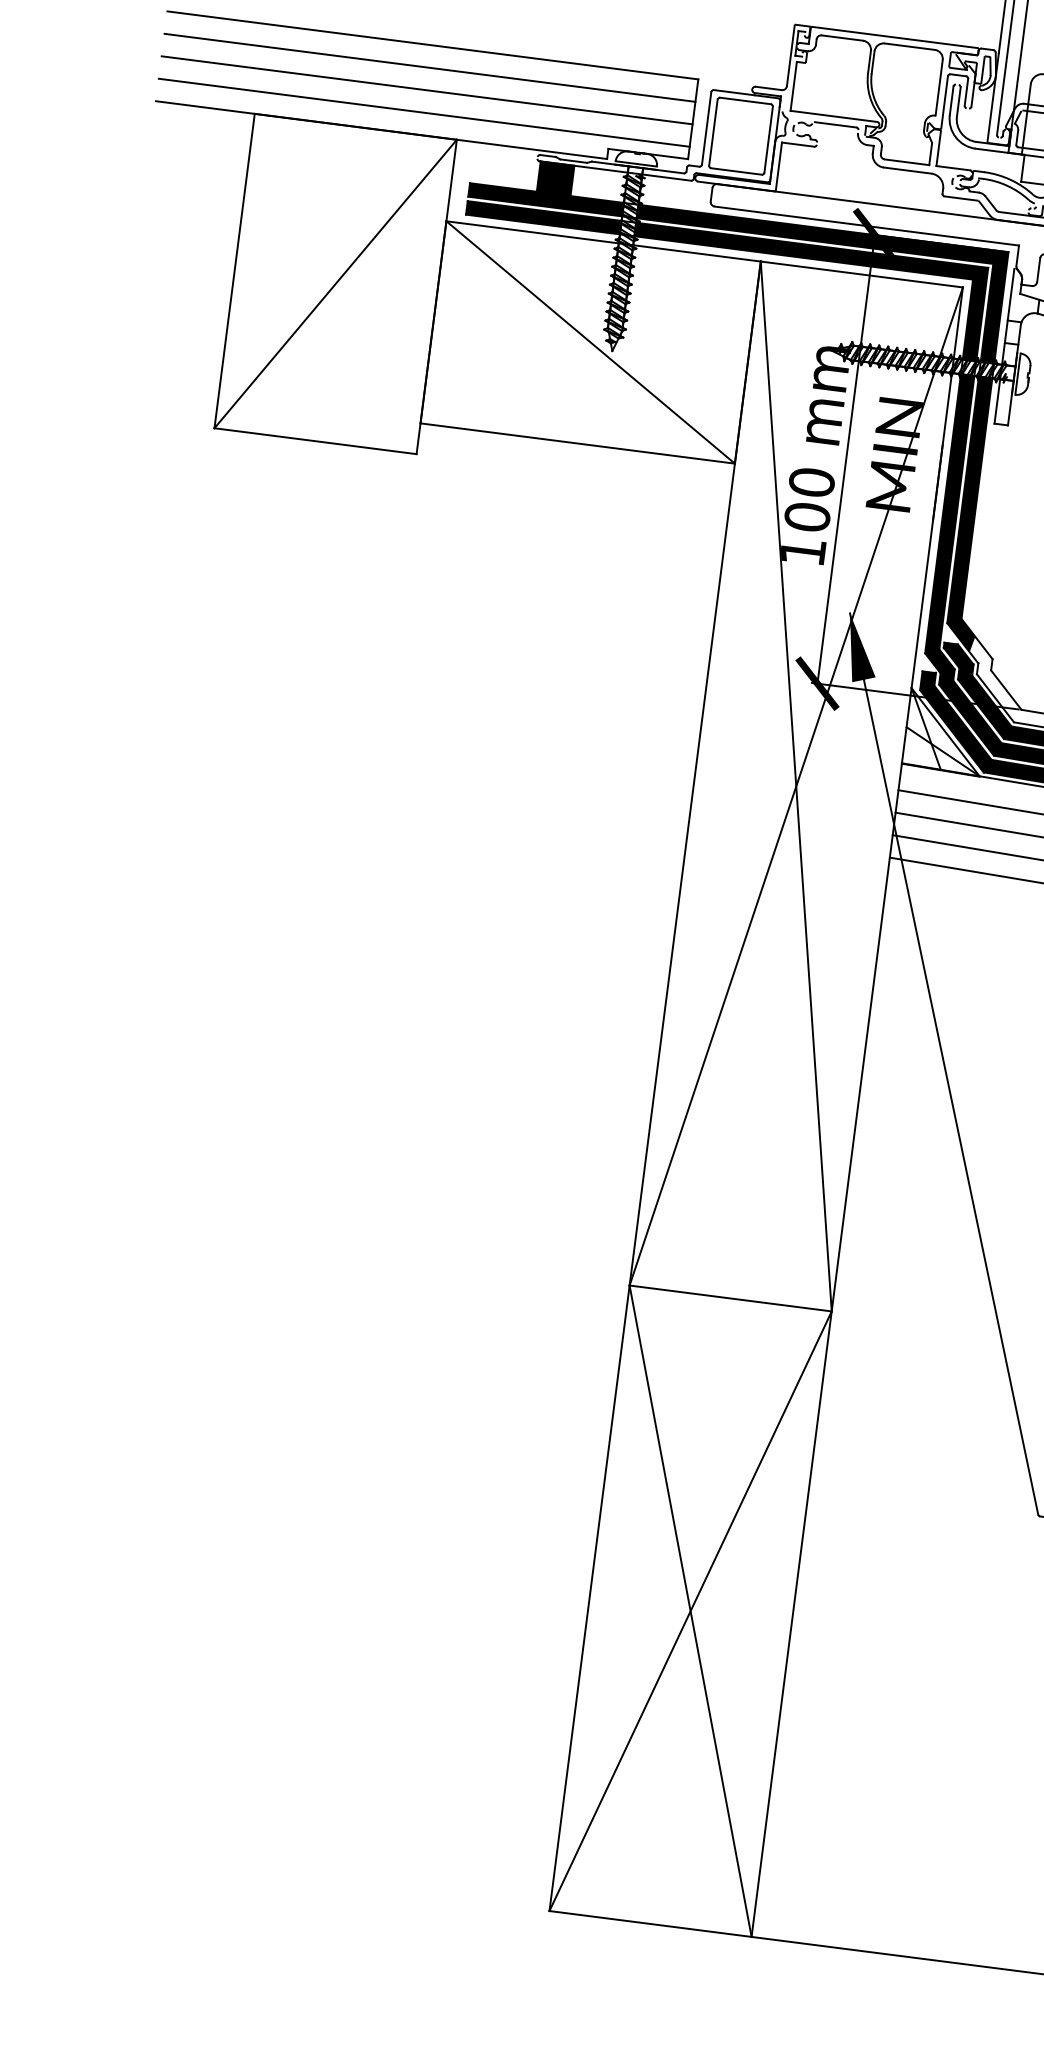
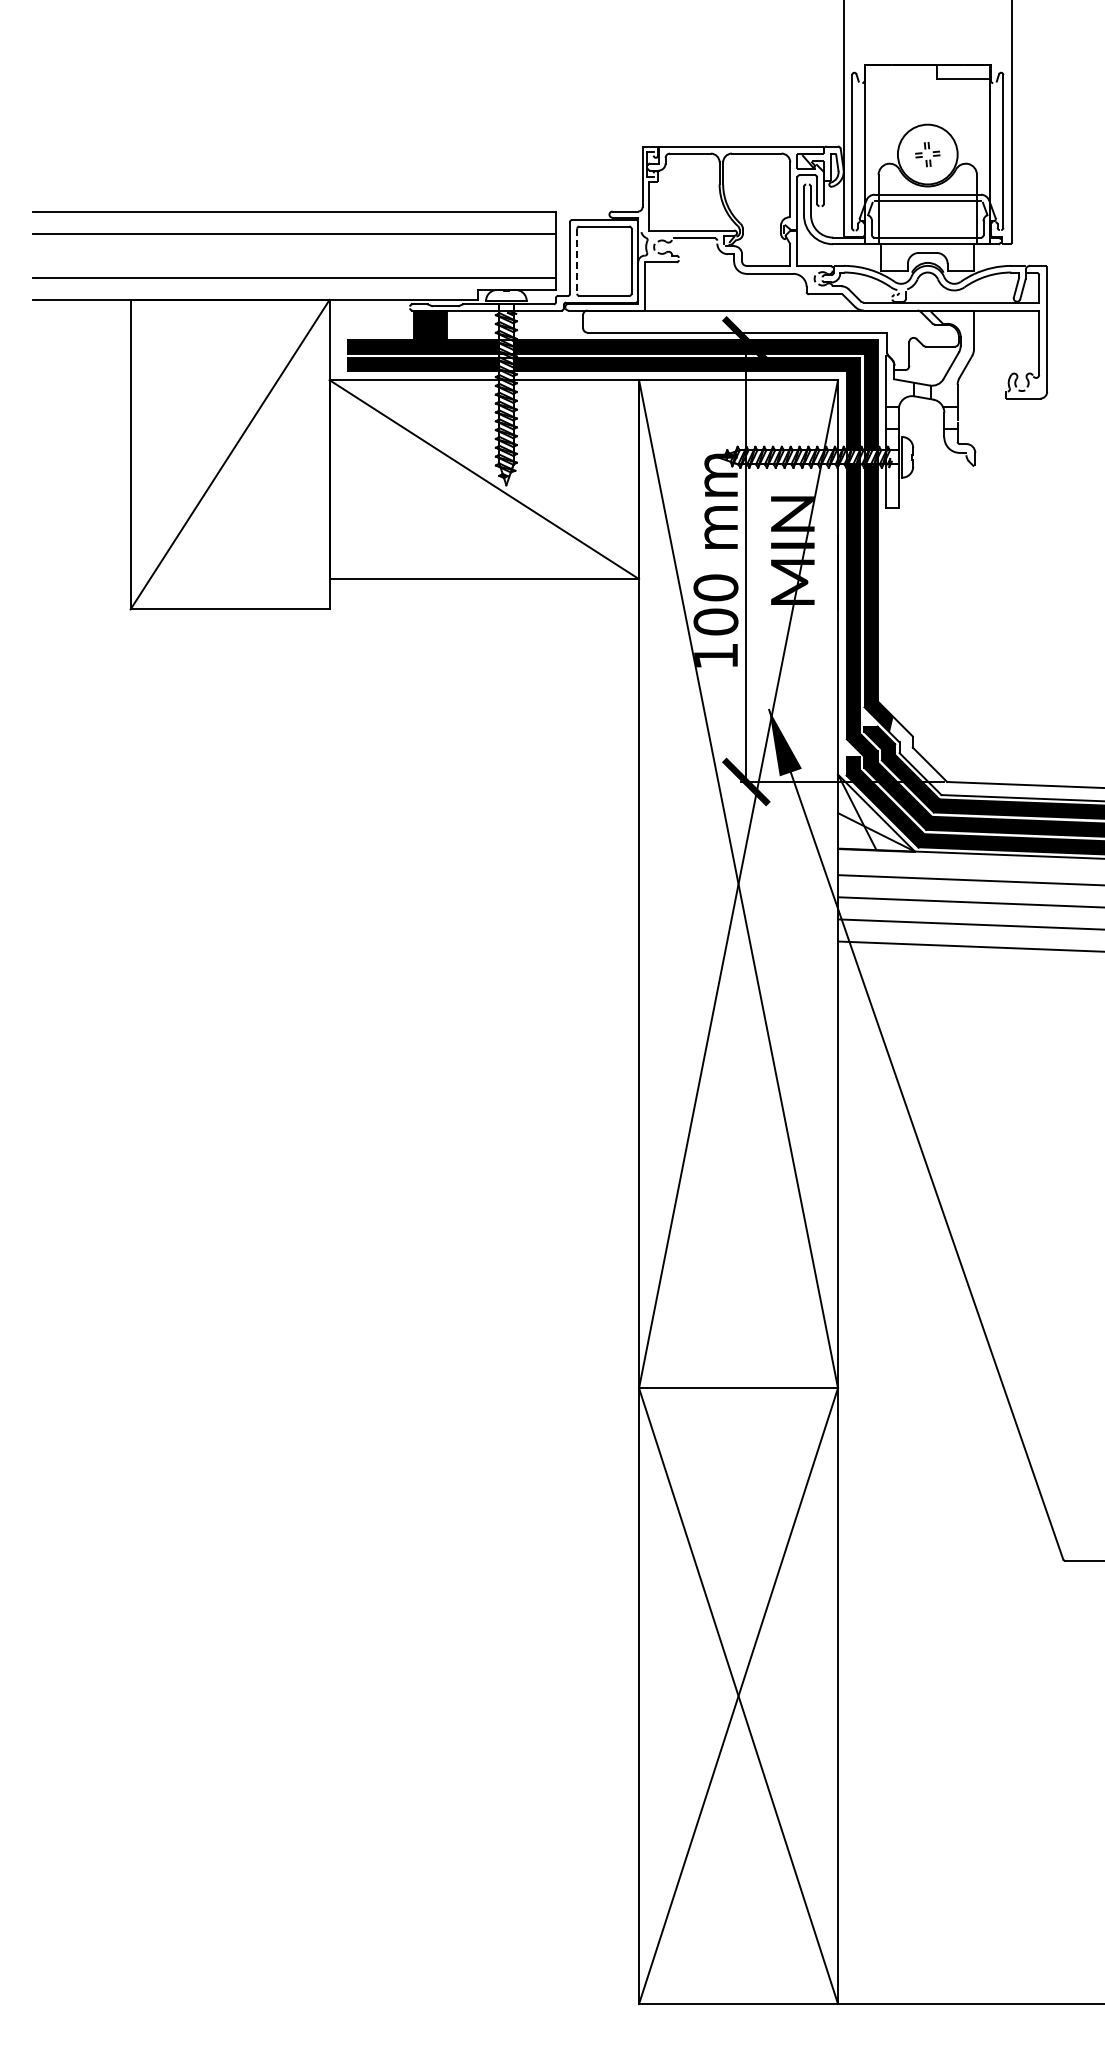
line: (427, 90) -> (294, 255), removed
line: (713, 132) -> (577, 261), solid -> dashed

